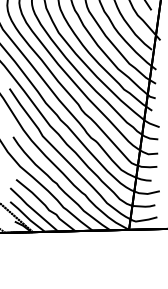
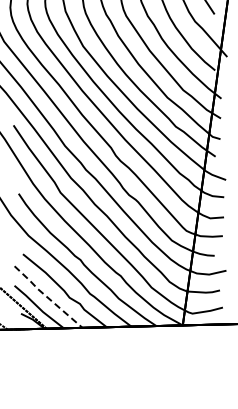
line: (33, 210) -> (47, 297), solid -> dashed

